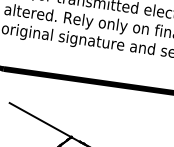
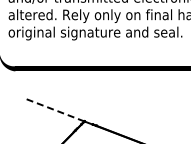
line: (40, 120) -> (54, 110), solid -> dashed

